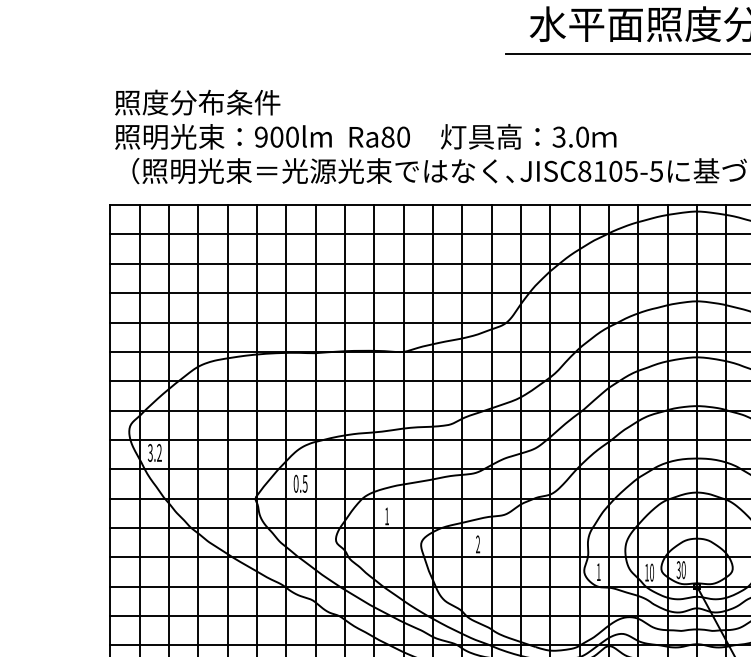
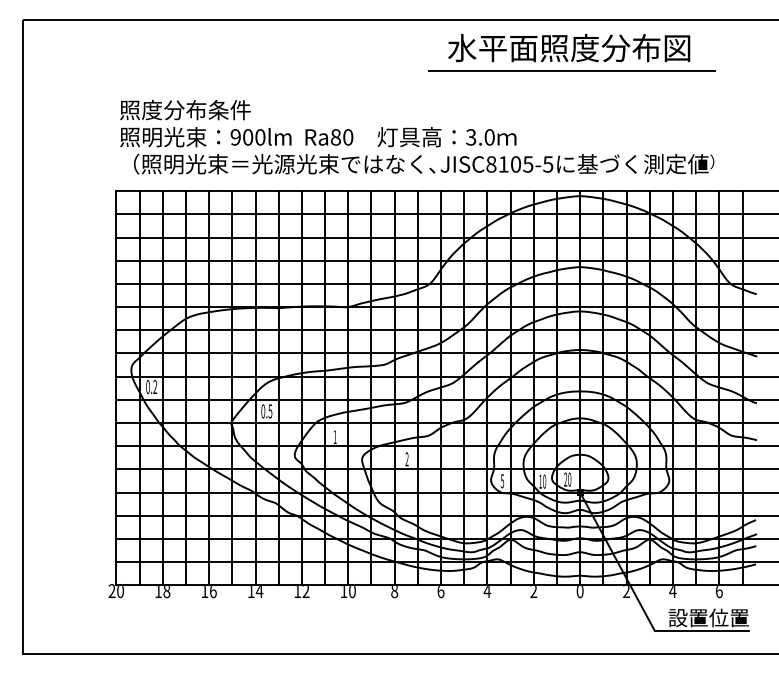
text: (149, 452) -> (147, 386), 3.2 -> 0.2
text: (678, 571) -> (565, 480), 30 -> 20
text: (598, 572) -> (502, 481), 1 -> 5

